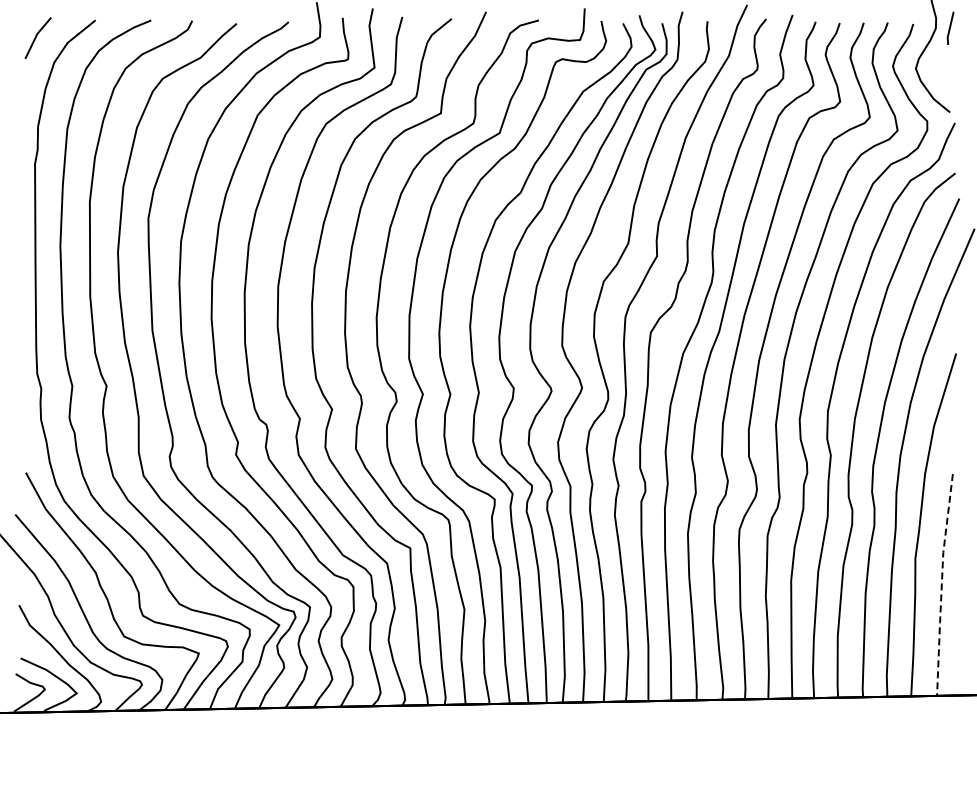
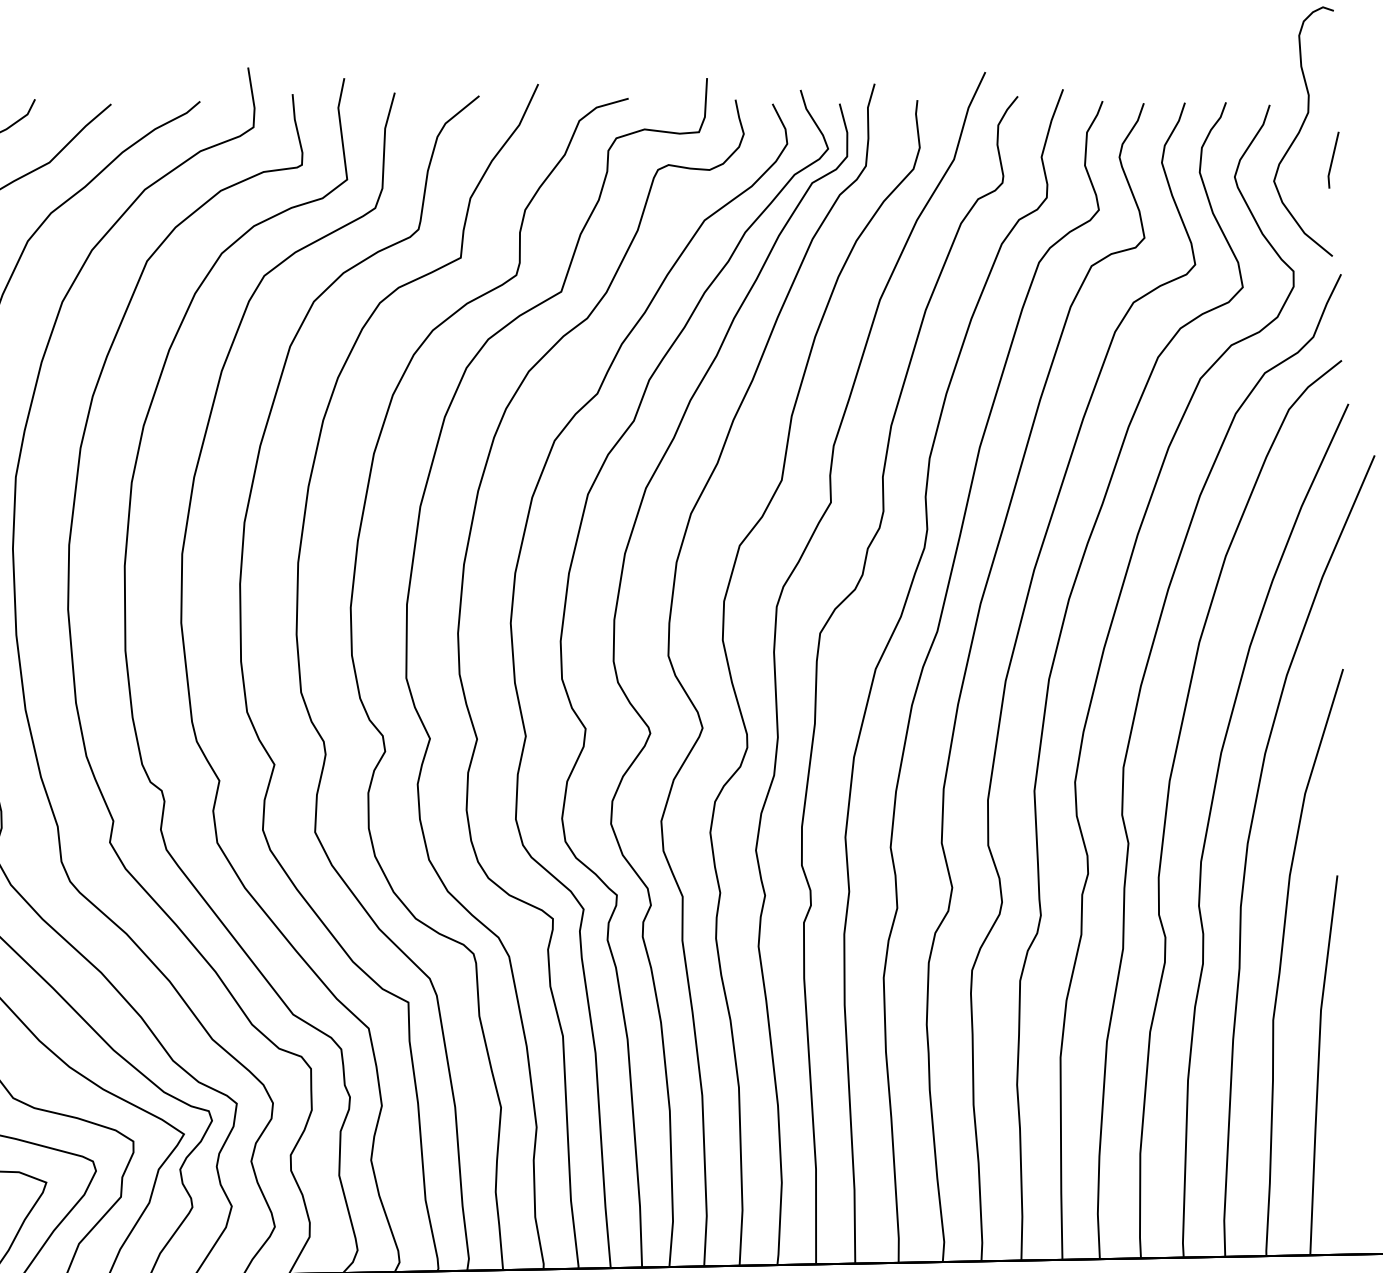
line: (950, 27) -> (1333, 158), moved
line: (941, 585) -> (1317, 1066), dashed -> solid

